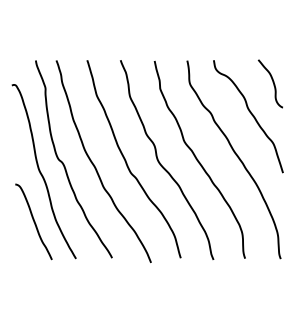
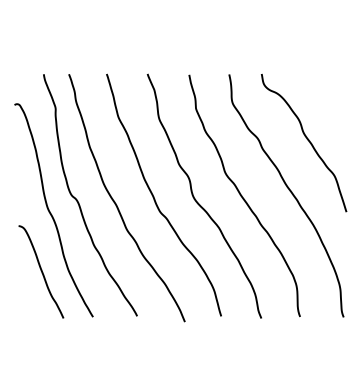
curve: (272, 82) -> (333, 101), removed

